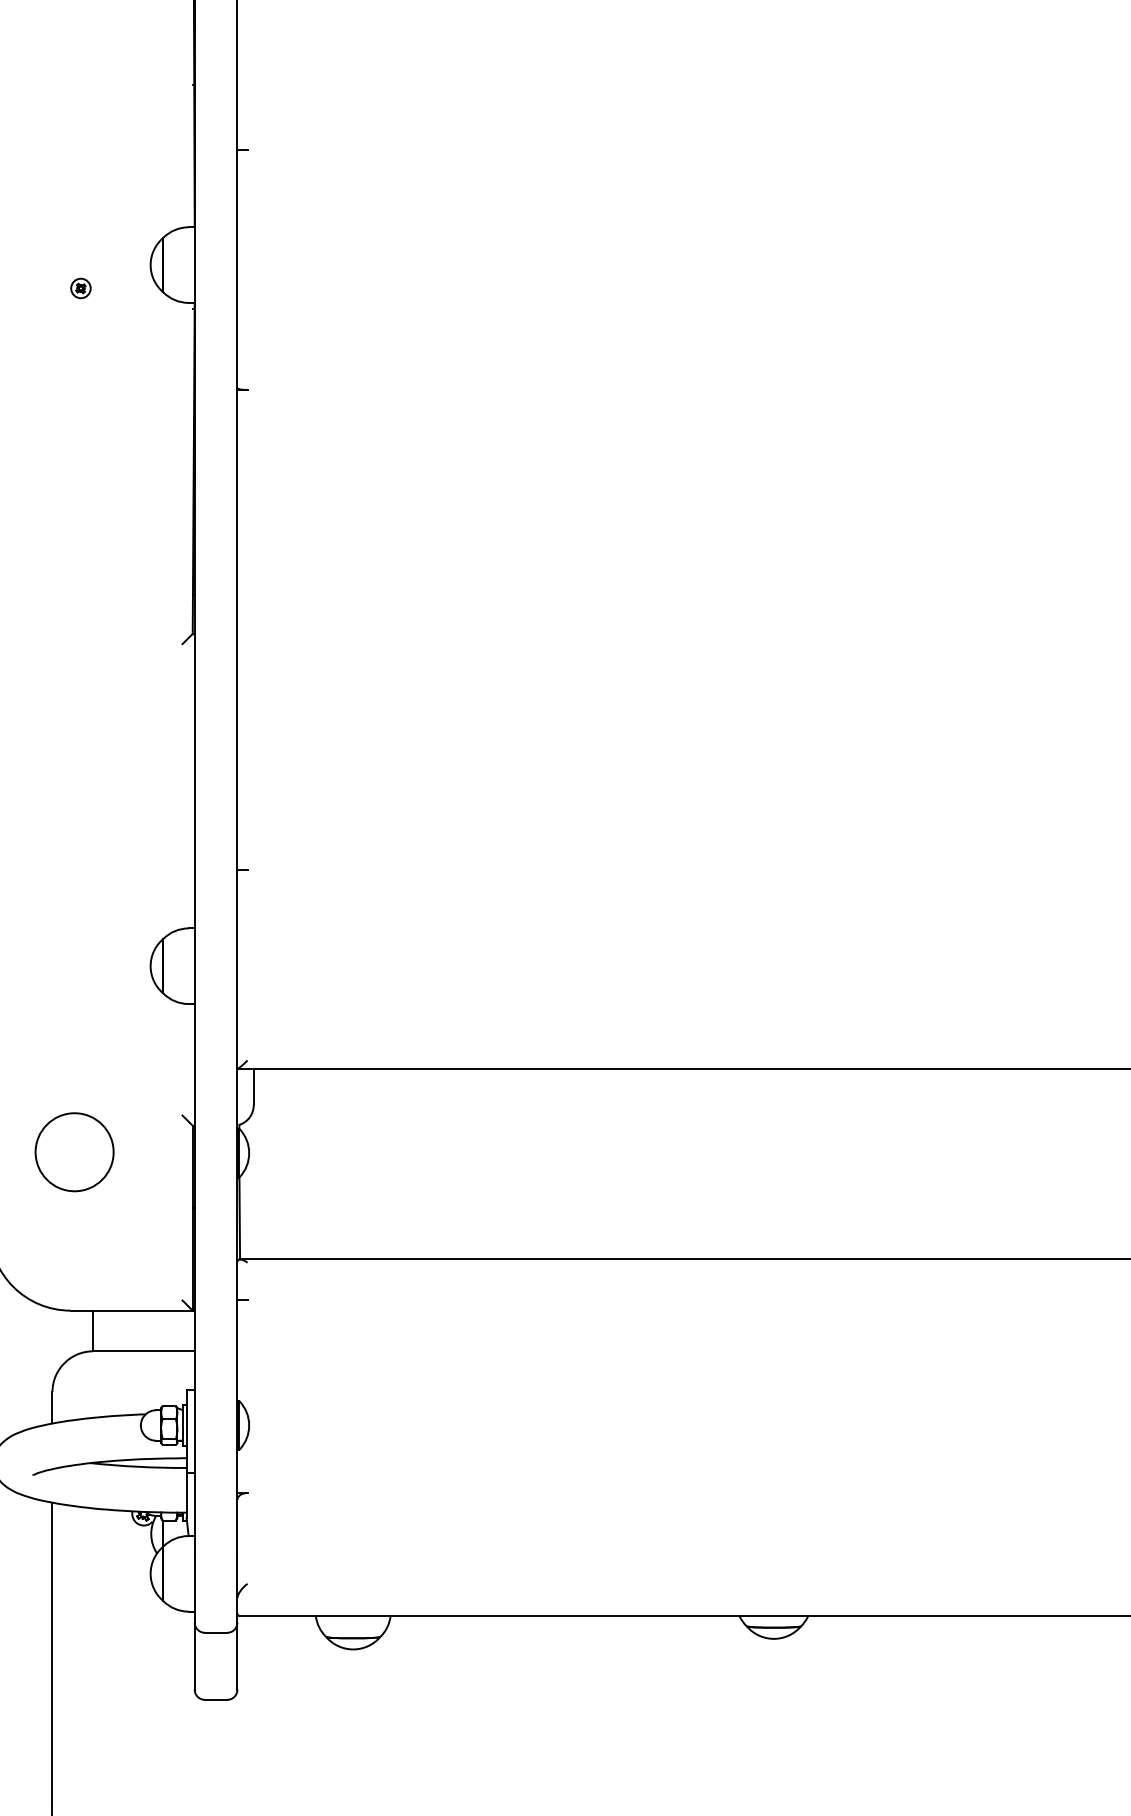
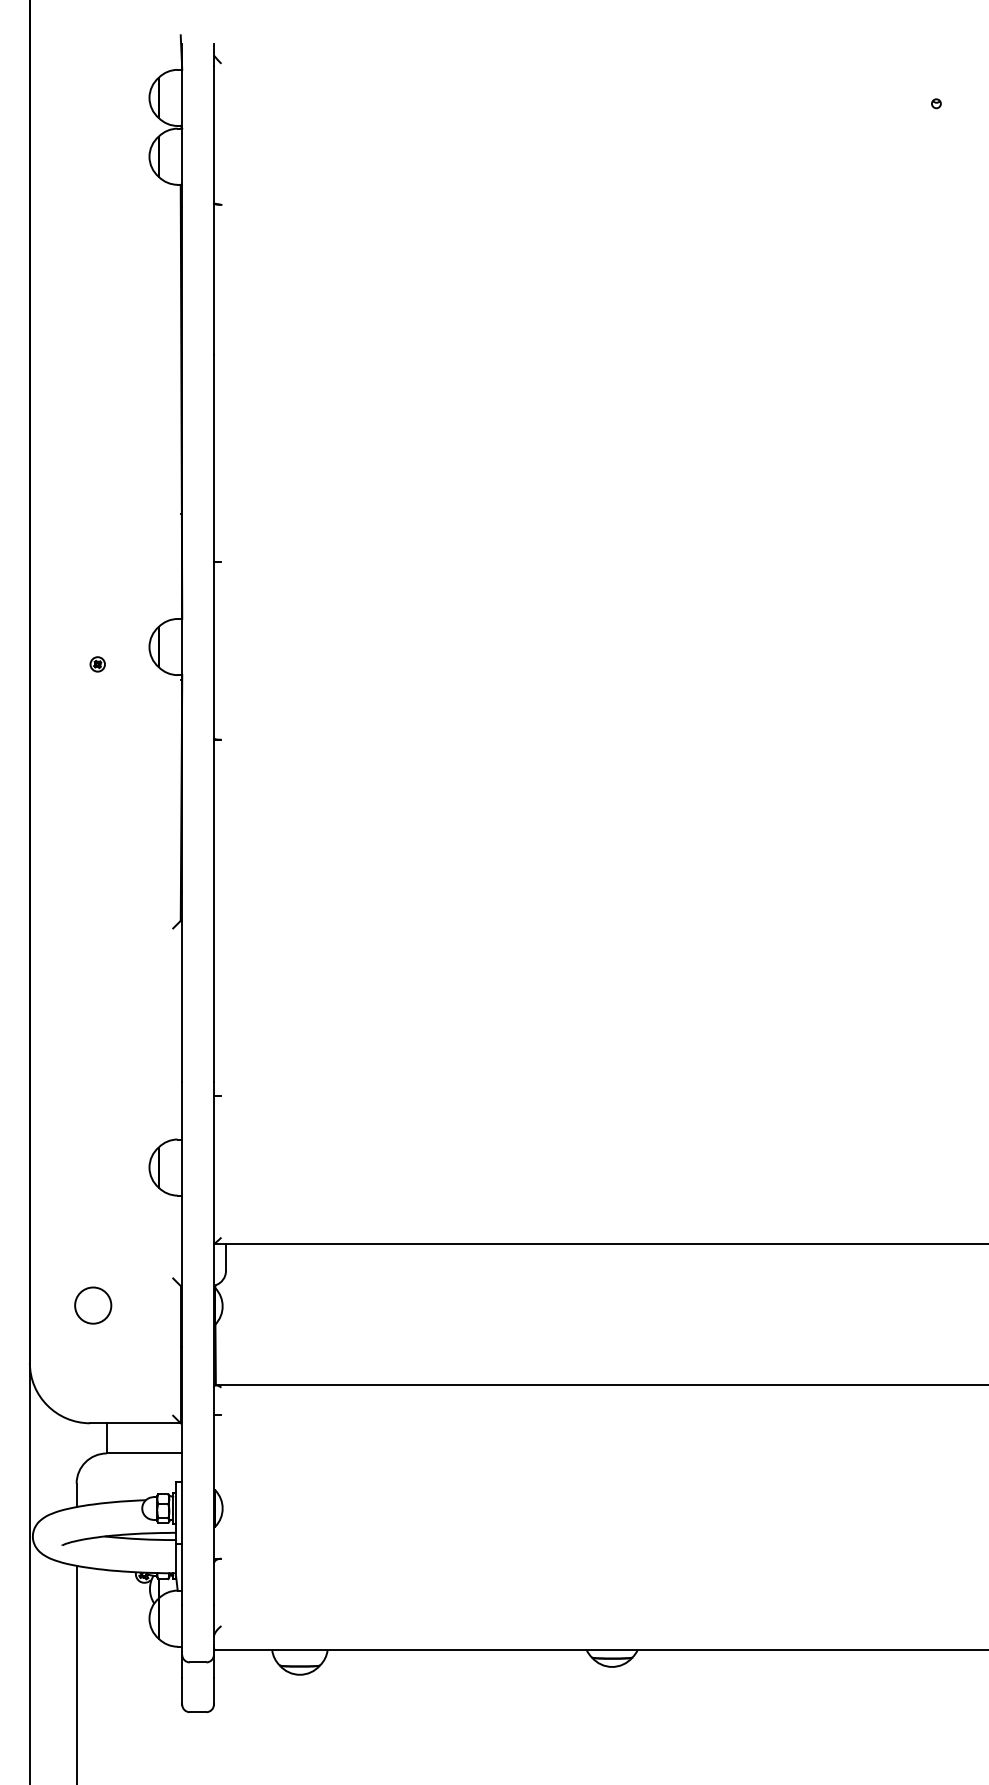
circle: (75, 1152) -> (93, 1305), size x0.62

